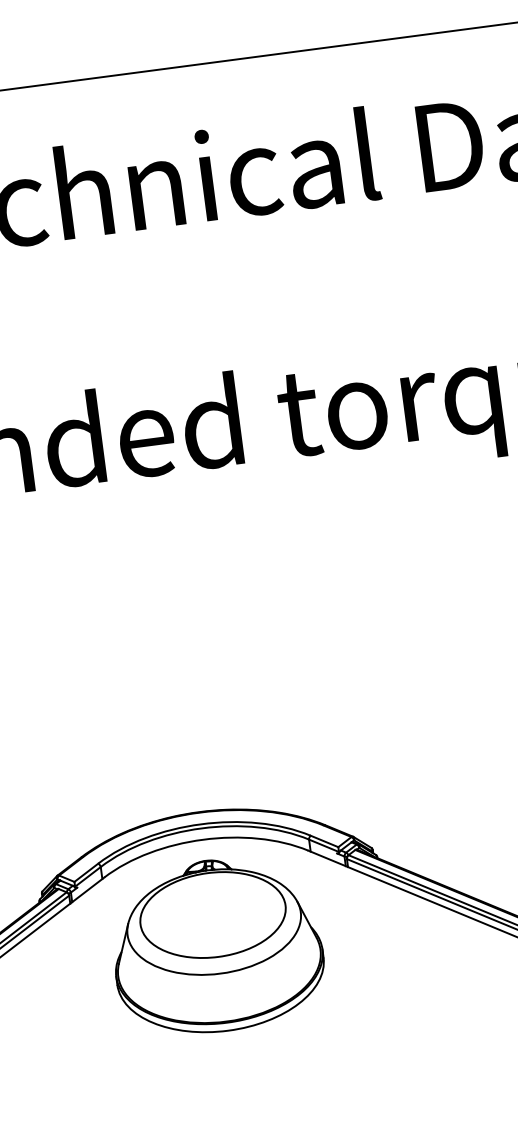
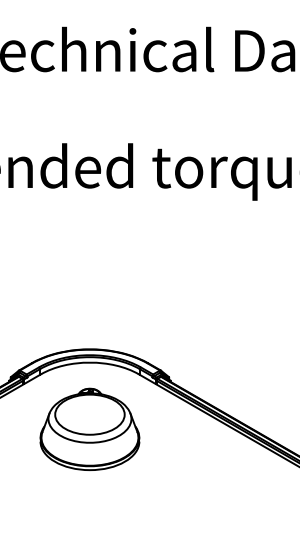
part: (215, 943) -> (89, 428), moved

